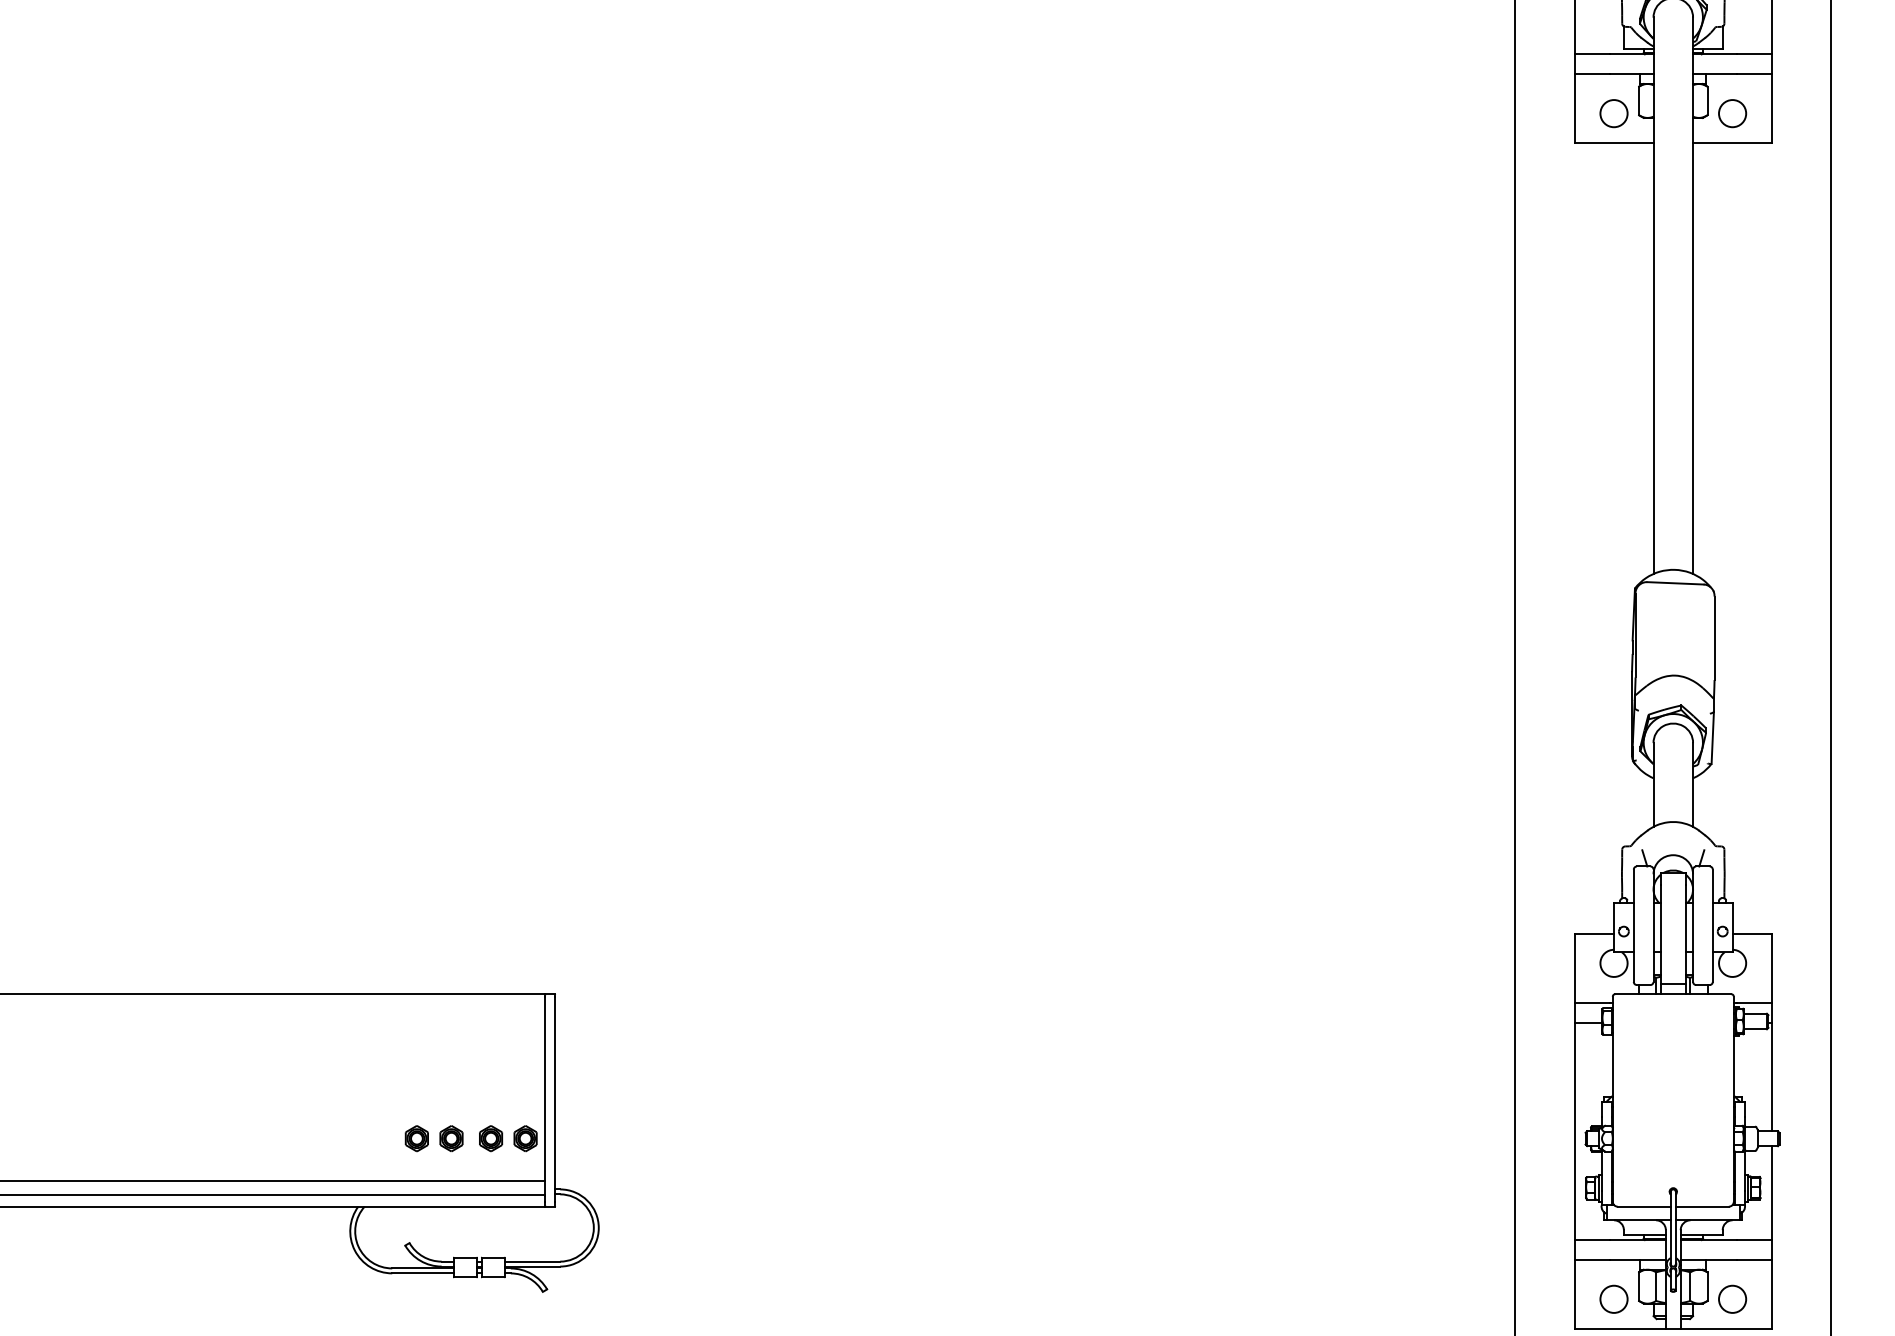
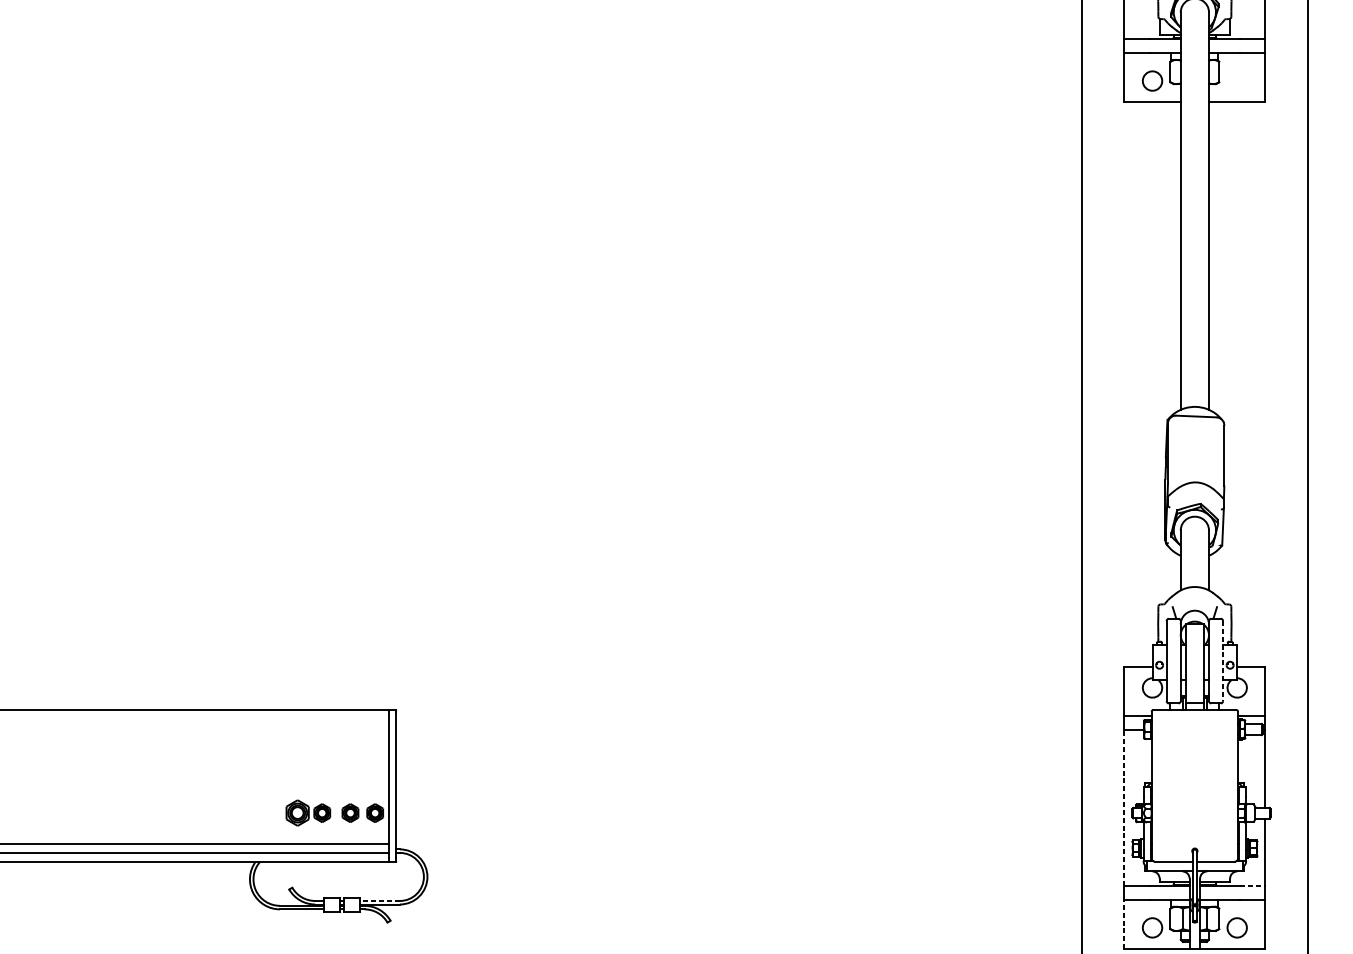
circle: (1732, 113) -> (1237, 80), removed
line: (1712, 926) -> (1222, 661), solid -> dashed
line: (1574, 1131) -> (1124, 808), solid -> dashed
part: (416, 1138) -> (297, 813), size x1.4
line: (1754, 1240) -> (1252, 885), solid -> dashed
line: (532, 1261) -> (380, 900), solid -> dashed
line: (1574, 1294) -> (1124, 924), solid -> dashed

